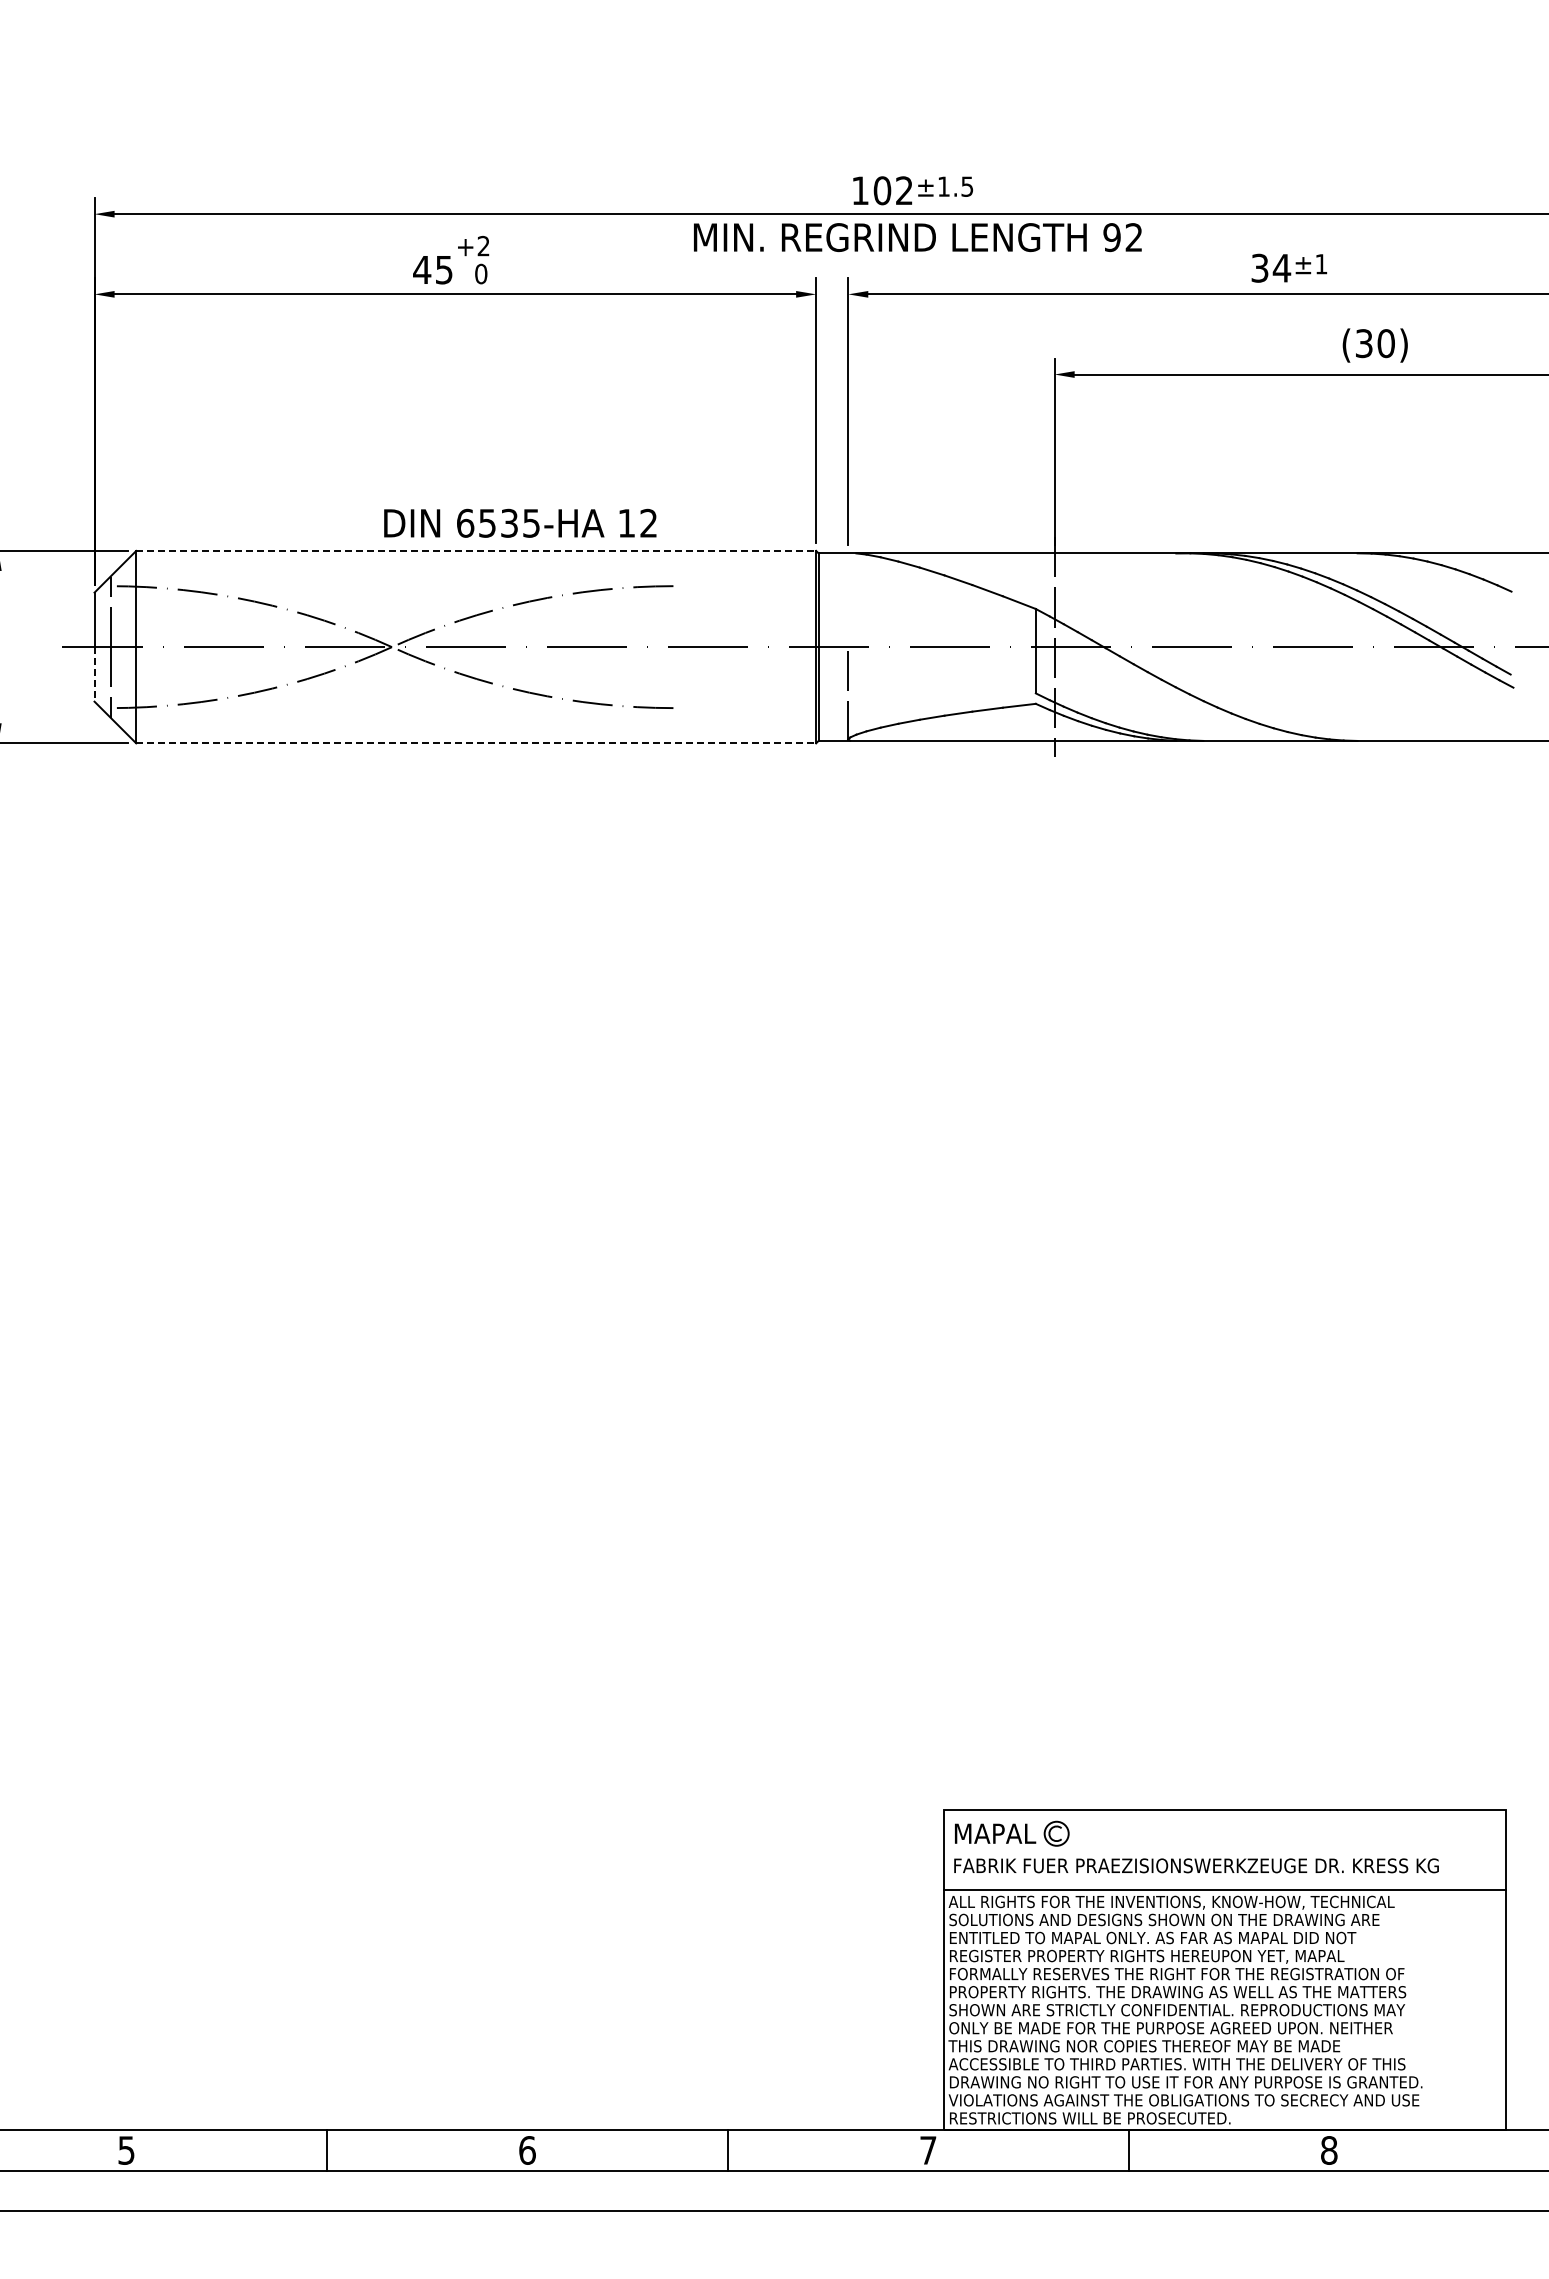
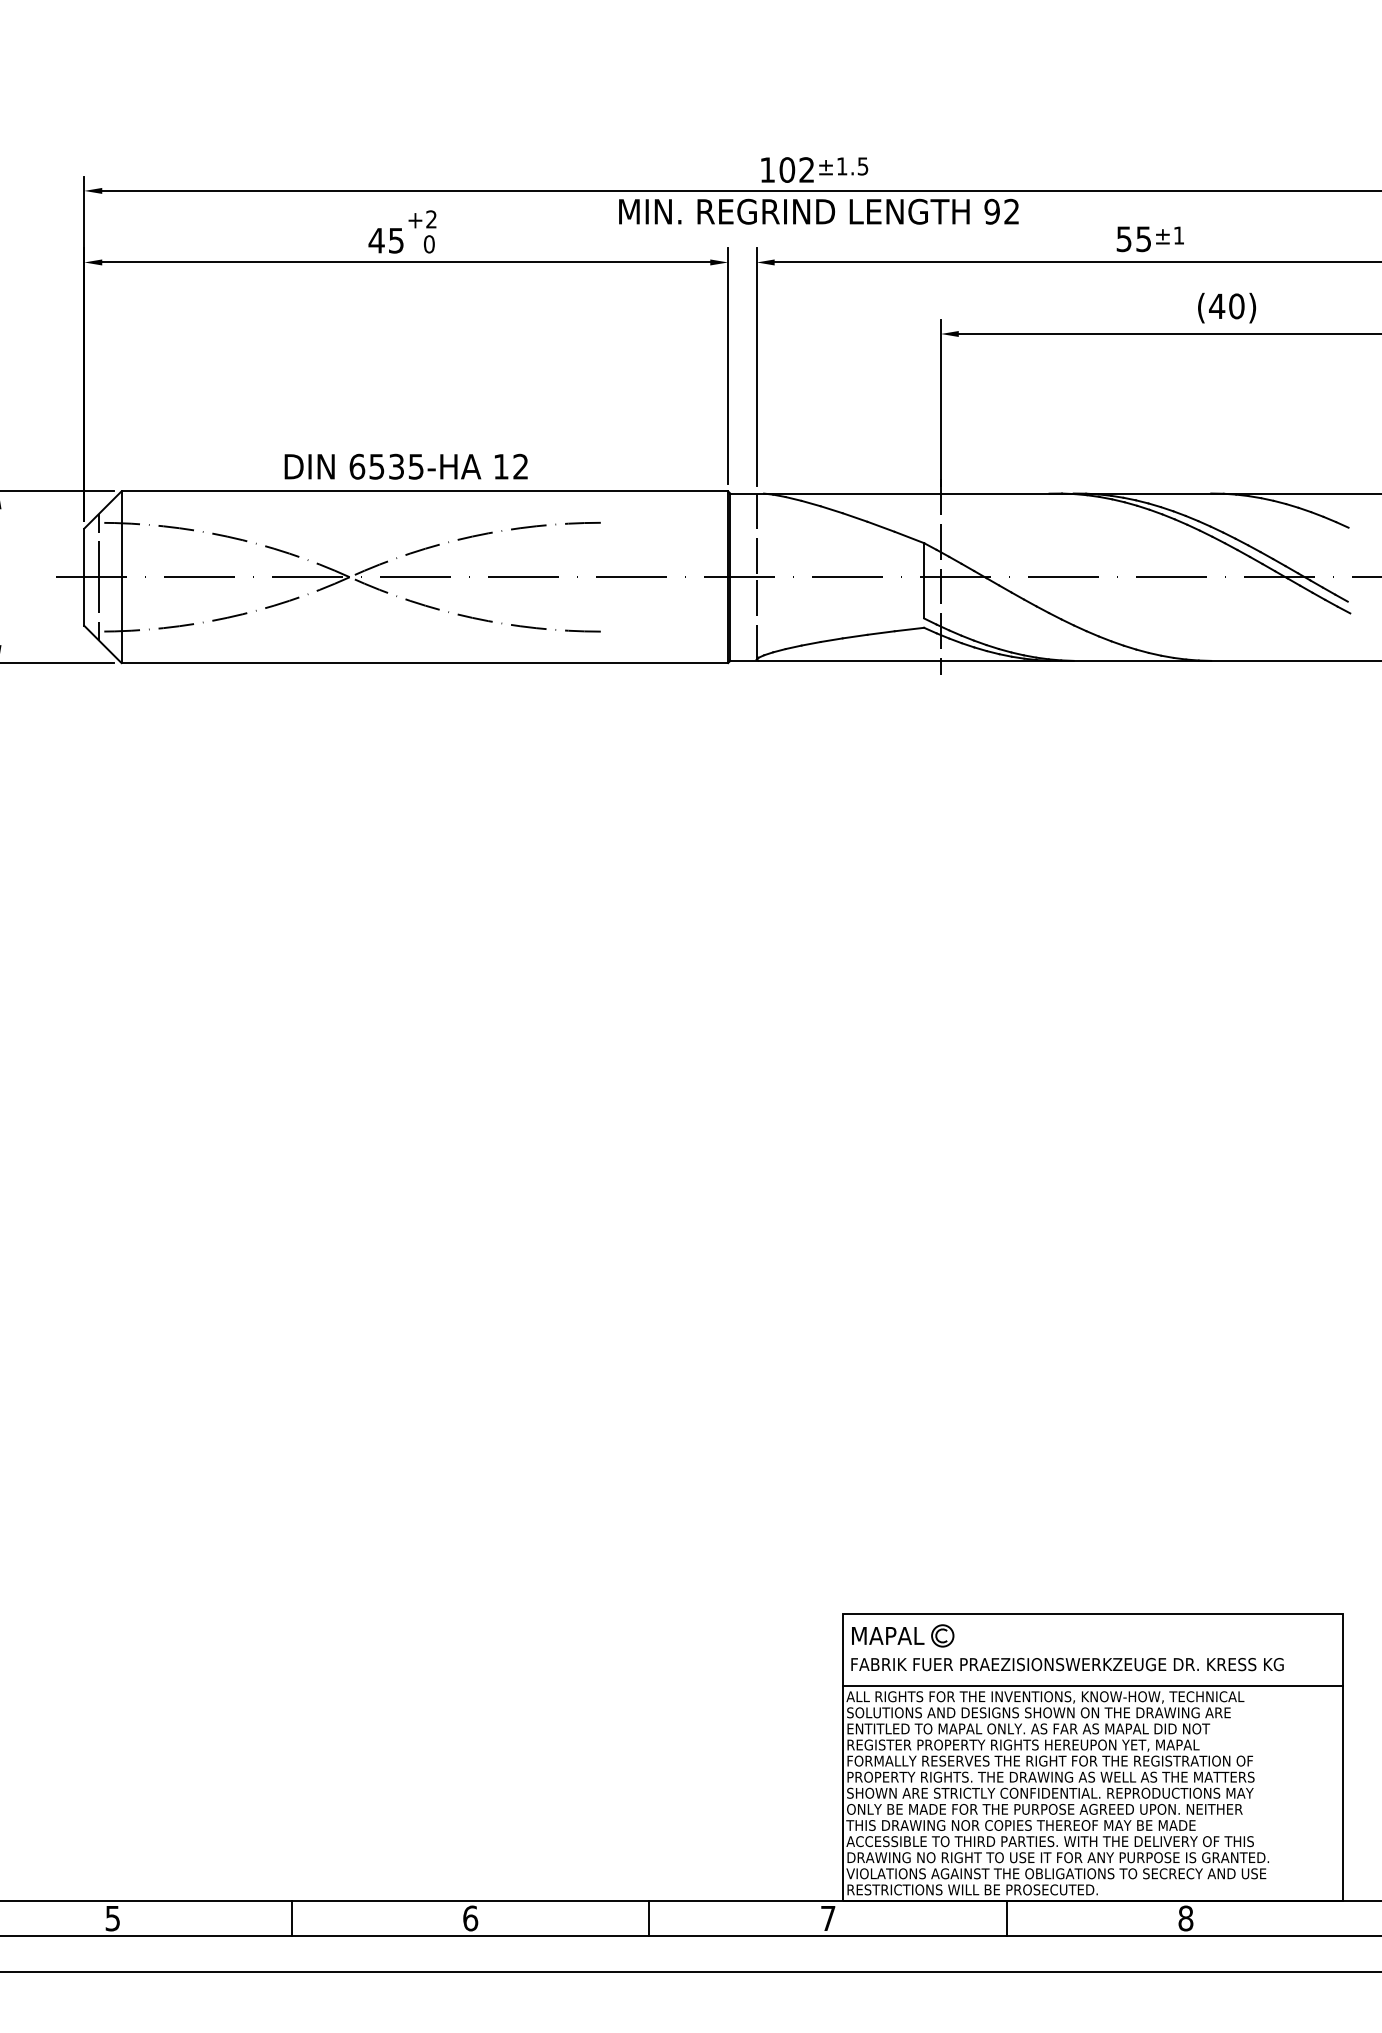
text: (1271, 267) -> (1134, 238), 34 -> 55
text: (1364, 343) -> (1217, 306), (30) -> (40)
text: (520, 522) -> (406, 466), moved
line: (476, 550) -> (425, 490), dashed -> solid
line: (848, 600) -> (757, 535), added
line: (94, 674) -> (84, 601), dashed -> solid
line: (476, 743) -> (425, 663), dashed -> solid

